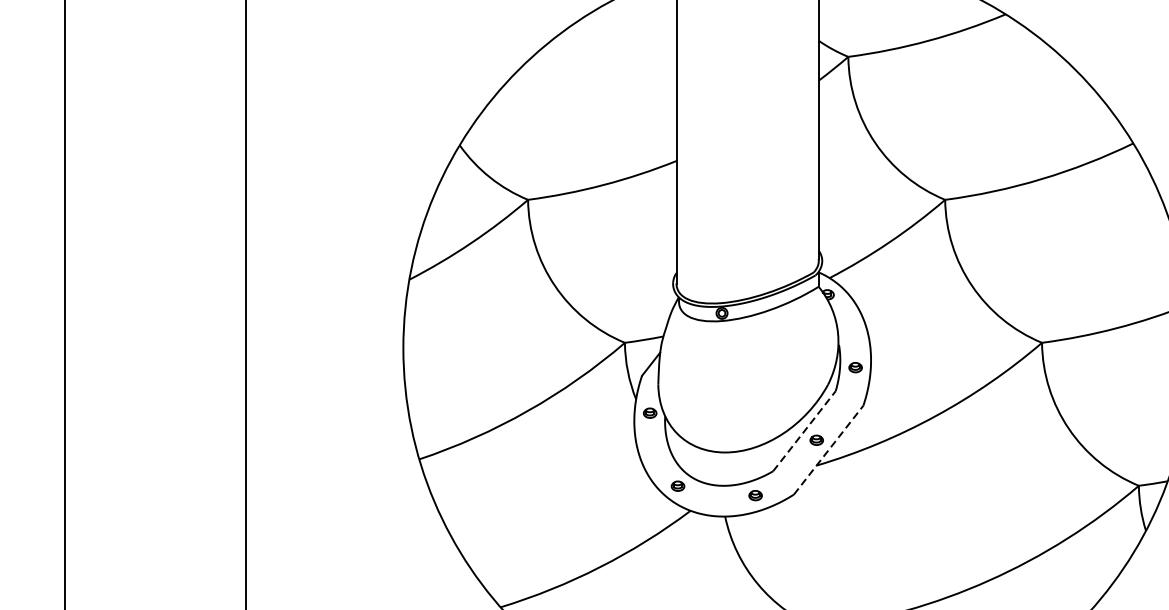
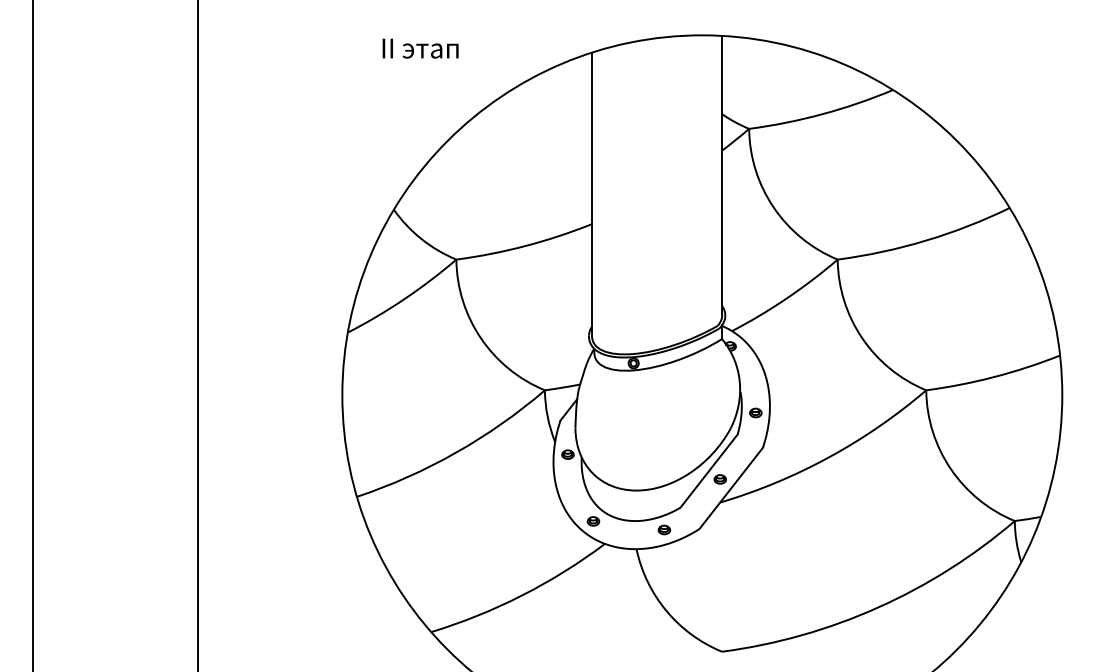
line: (804, 430) -> (709, 470), dashed -> solid
line: (829, 450) -> (731, 488), dashed -> solid

